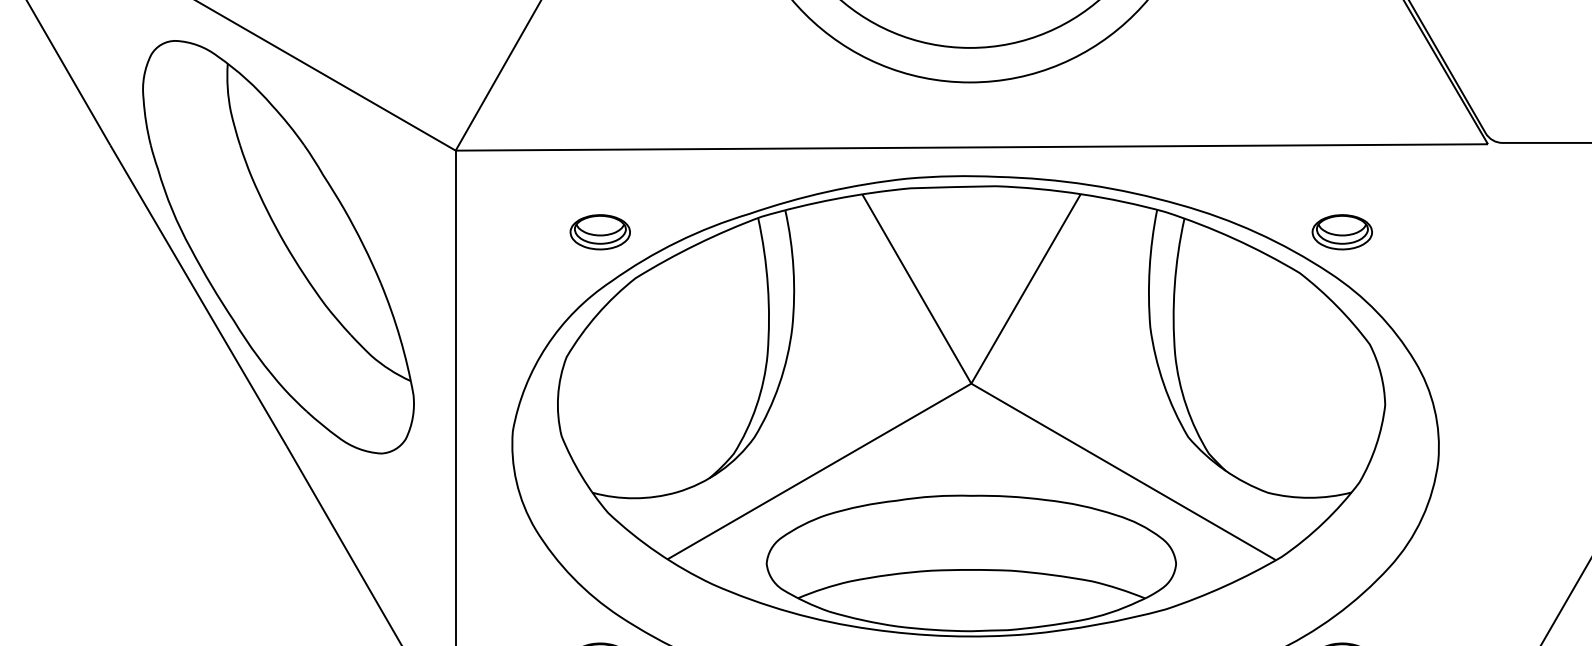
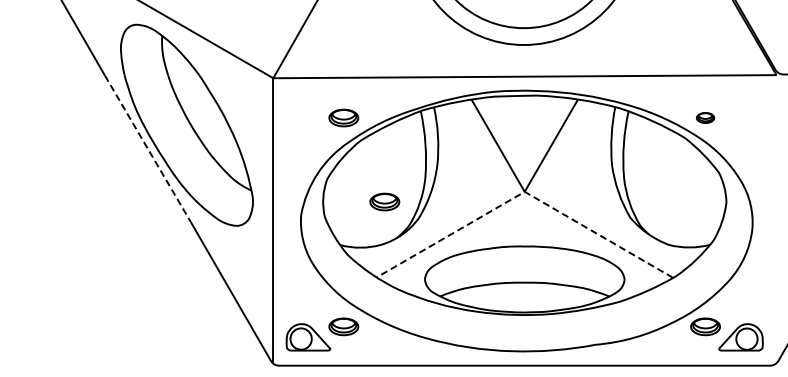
part: (1342, 231) -> (705, 117), size x0.6
line: (197, 294) -> (147, 148), solid -> dashed
line: (970, 382) -> (524, 191), solid -> dashed
part: (683, 403) -> (384, 201), added

